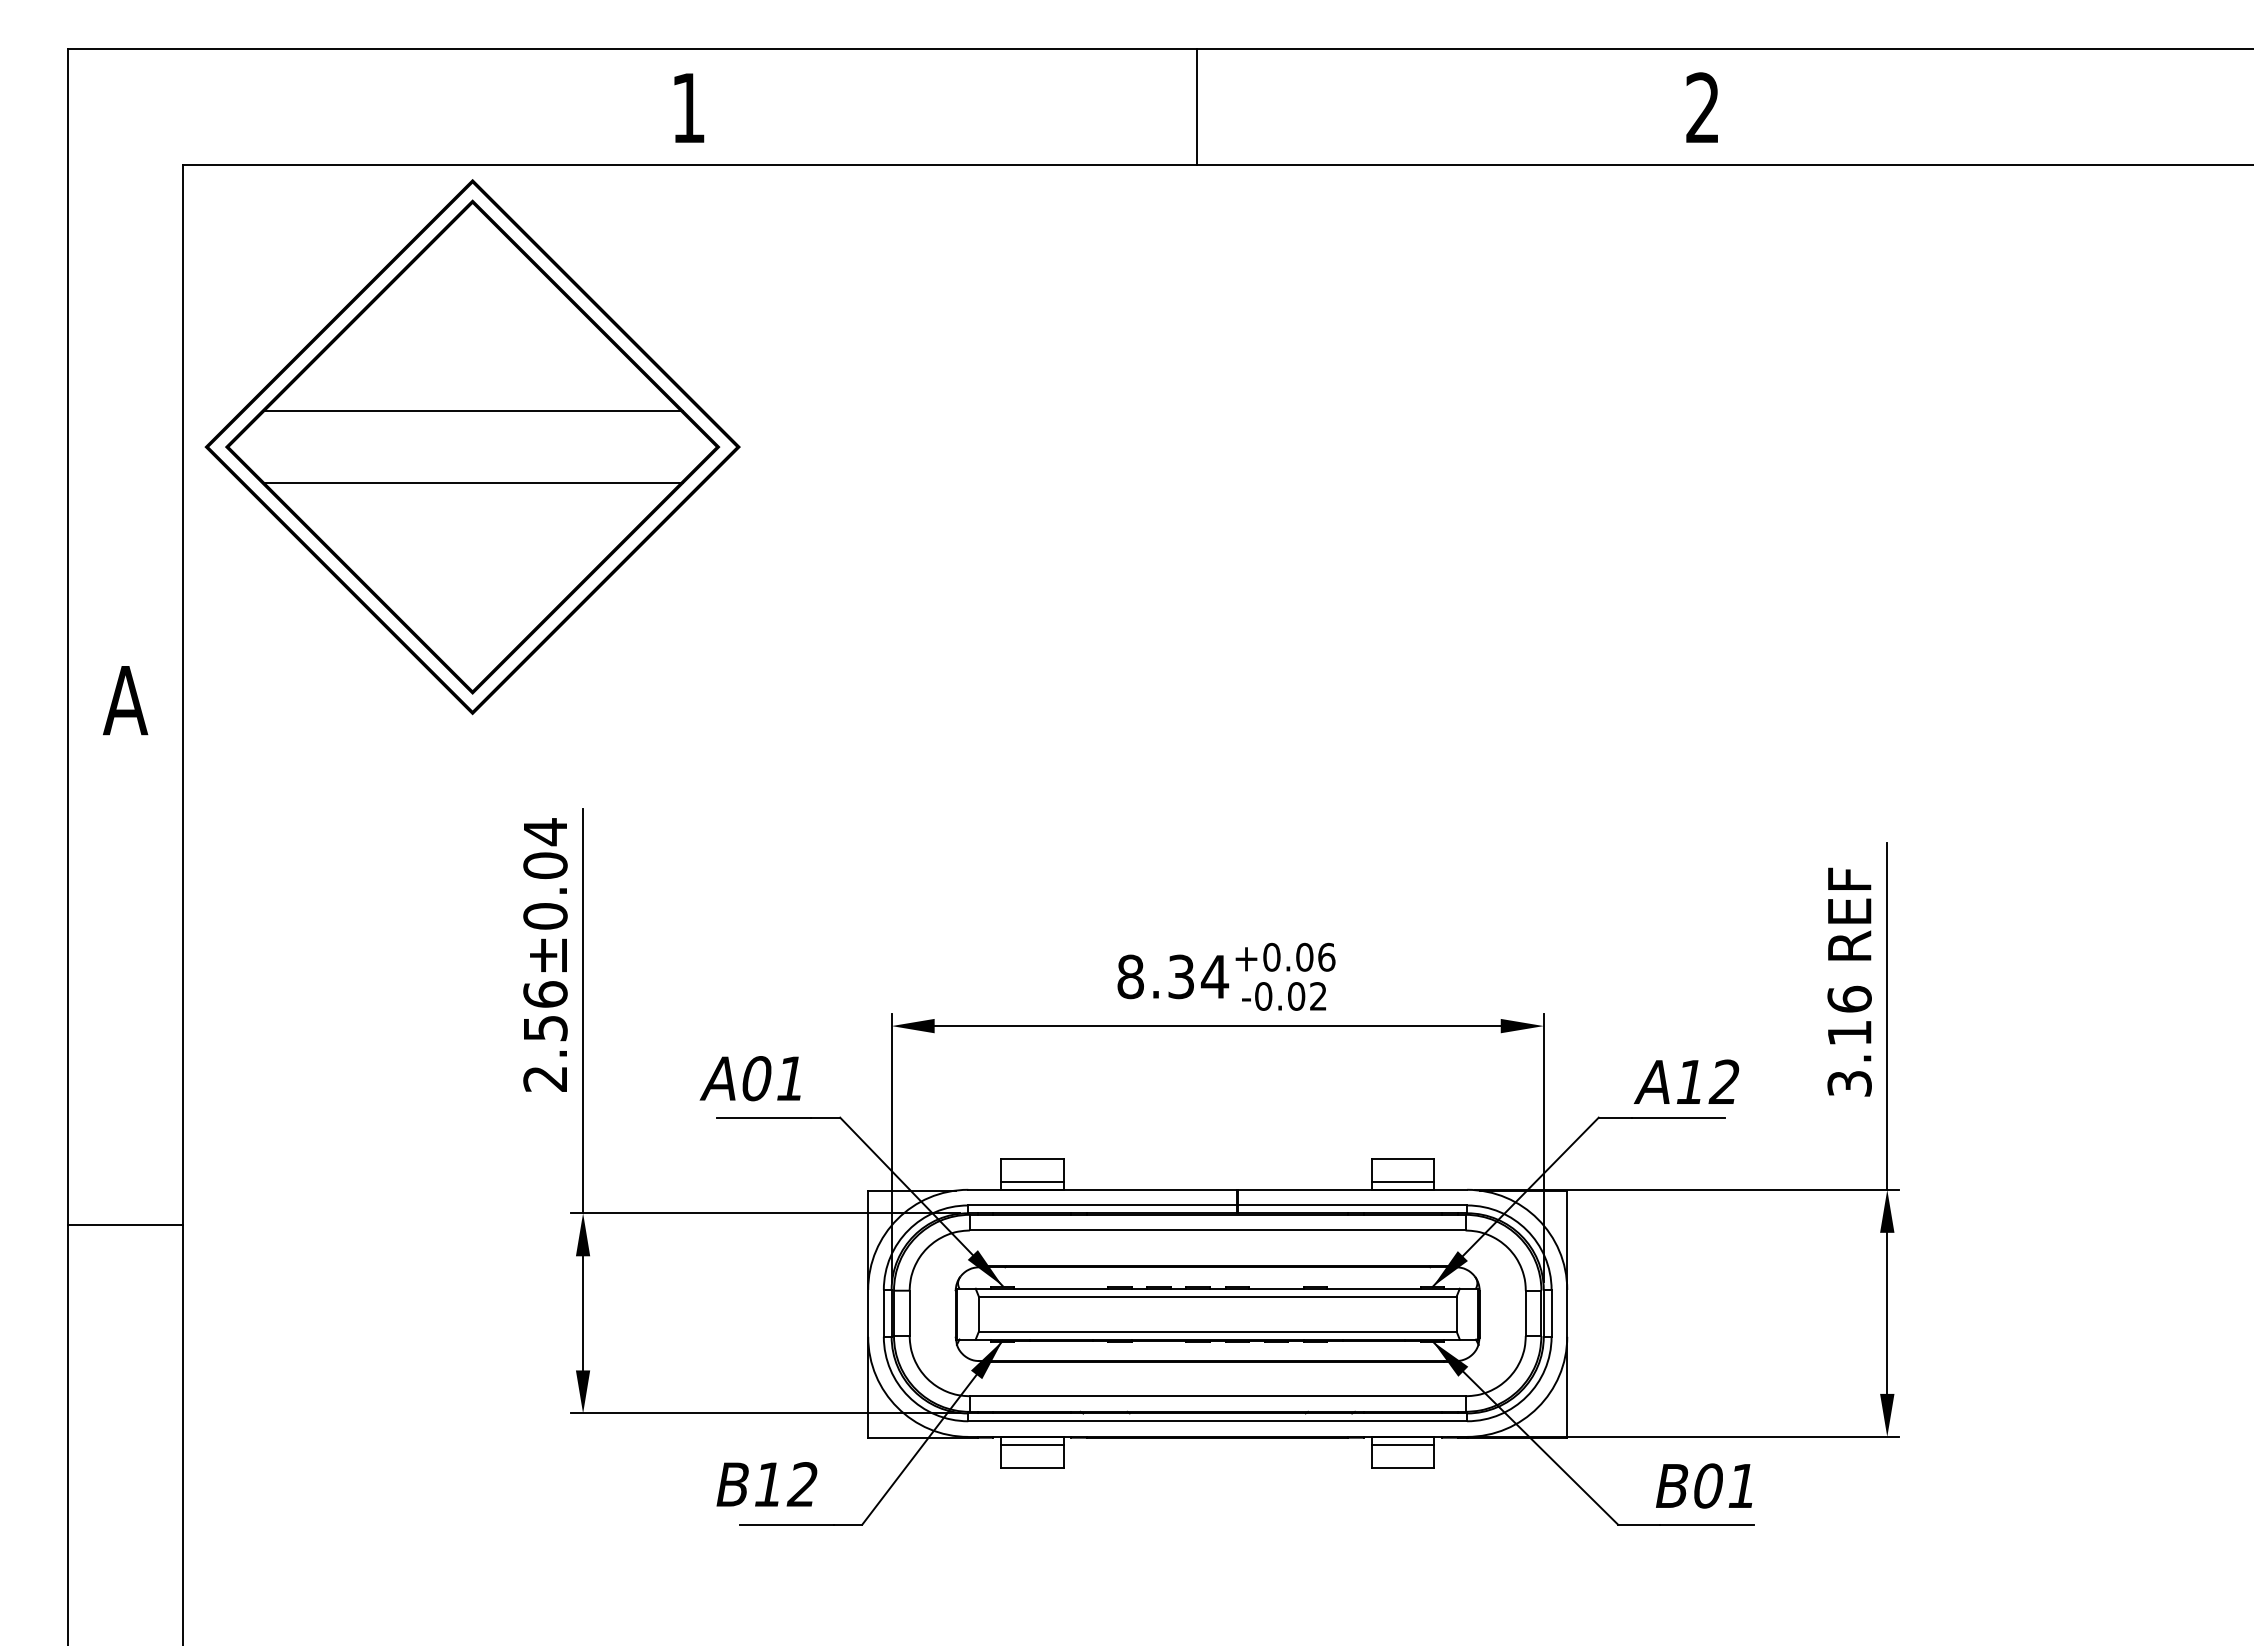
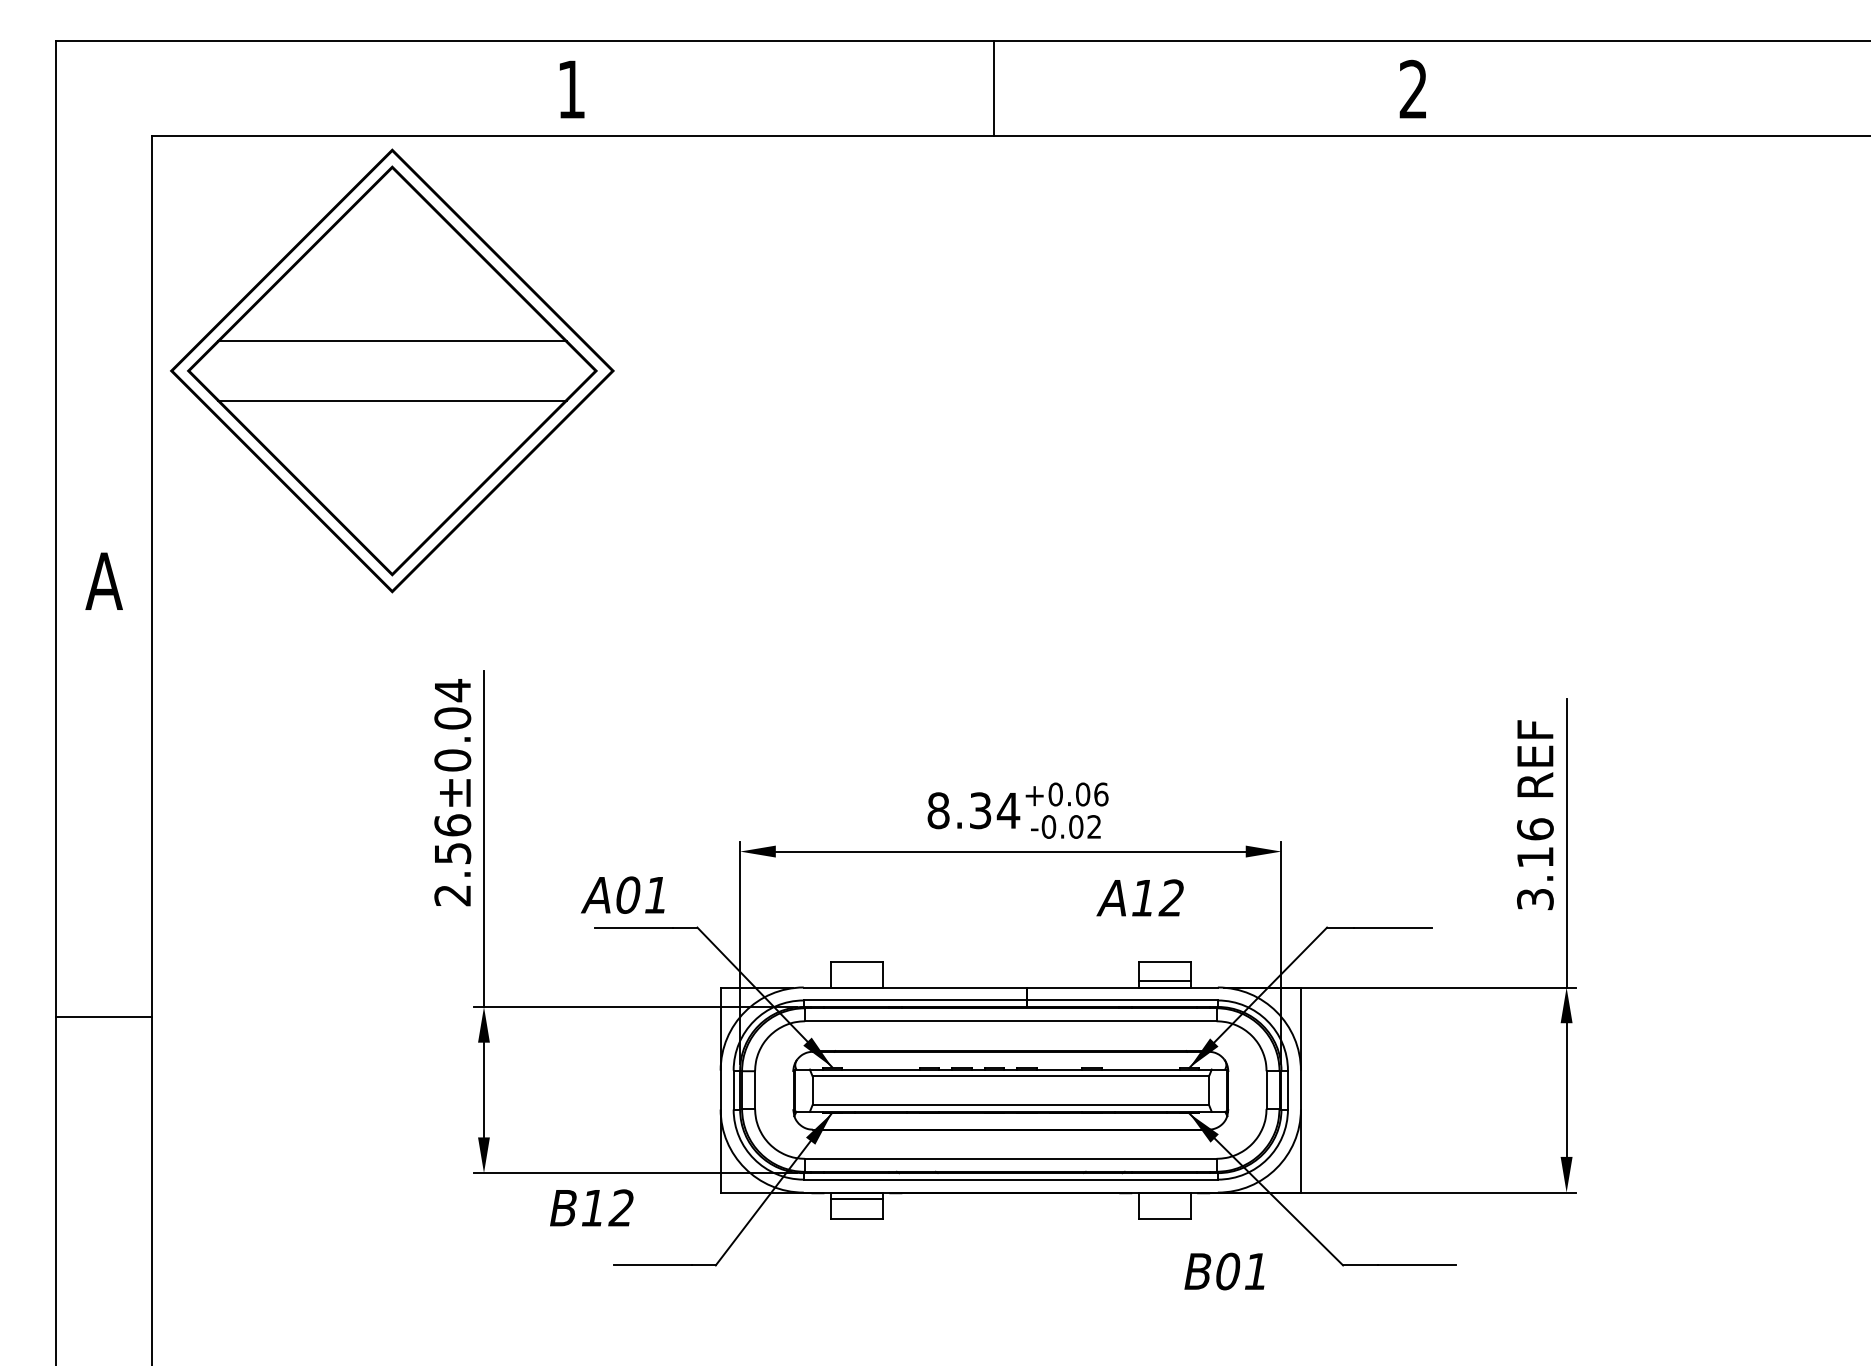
text: (1685, 1081) -> (1139, 897), moved
line: (1032, 1182) -> (857, 981), removed
line: (1402, 1444) -> (1164, 1198), removed
text: (766, 1484) -> (591, 1208), moved
text: (1704, 1485) -> (1224, 1271), moved

